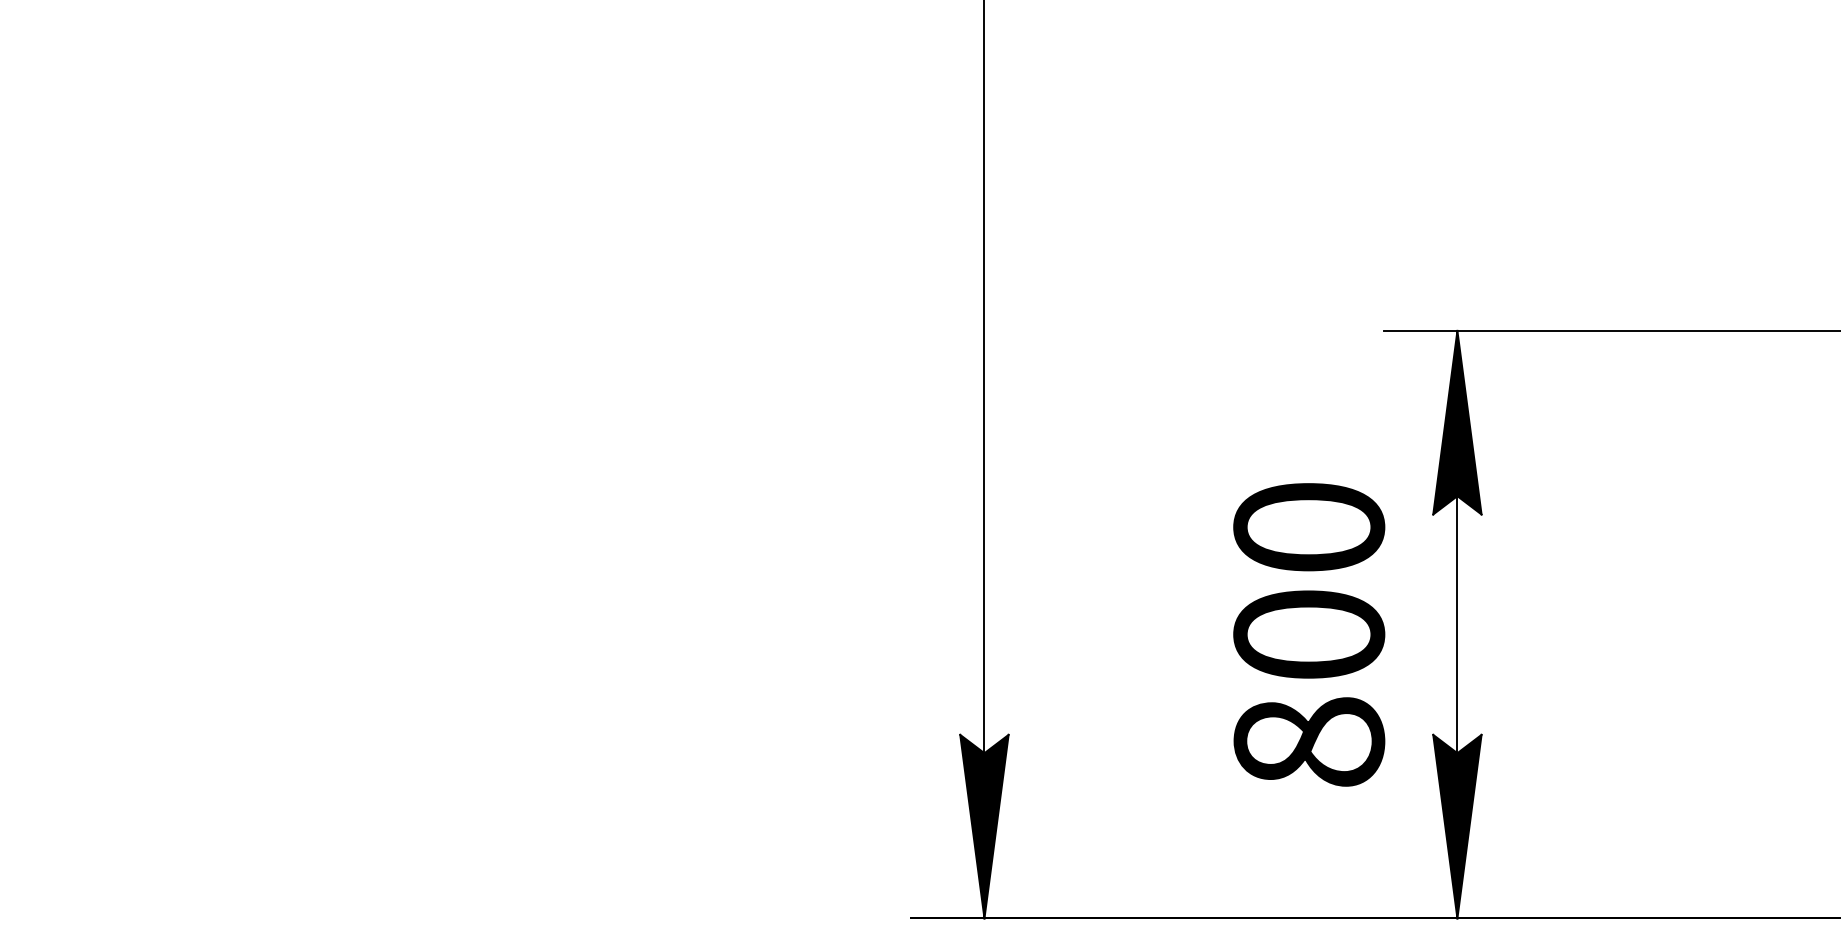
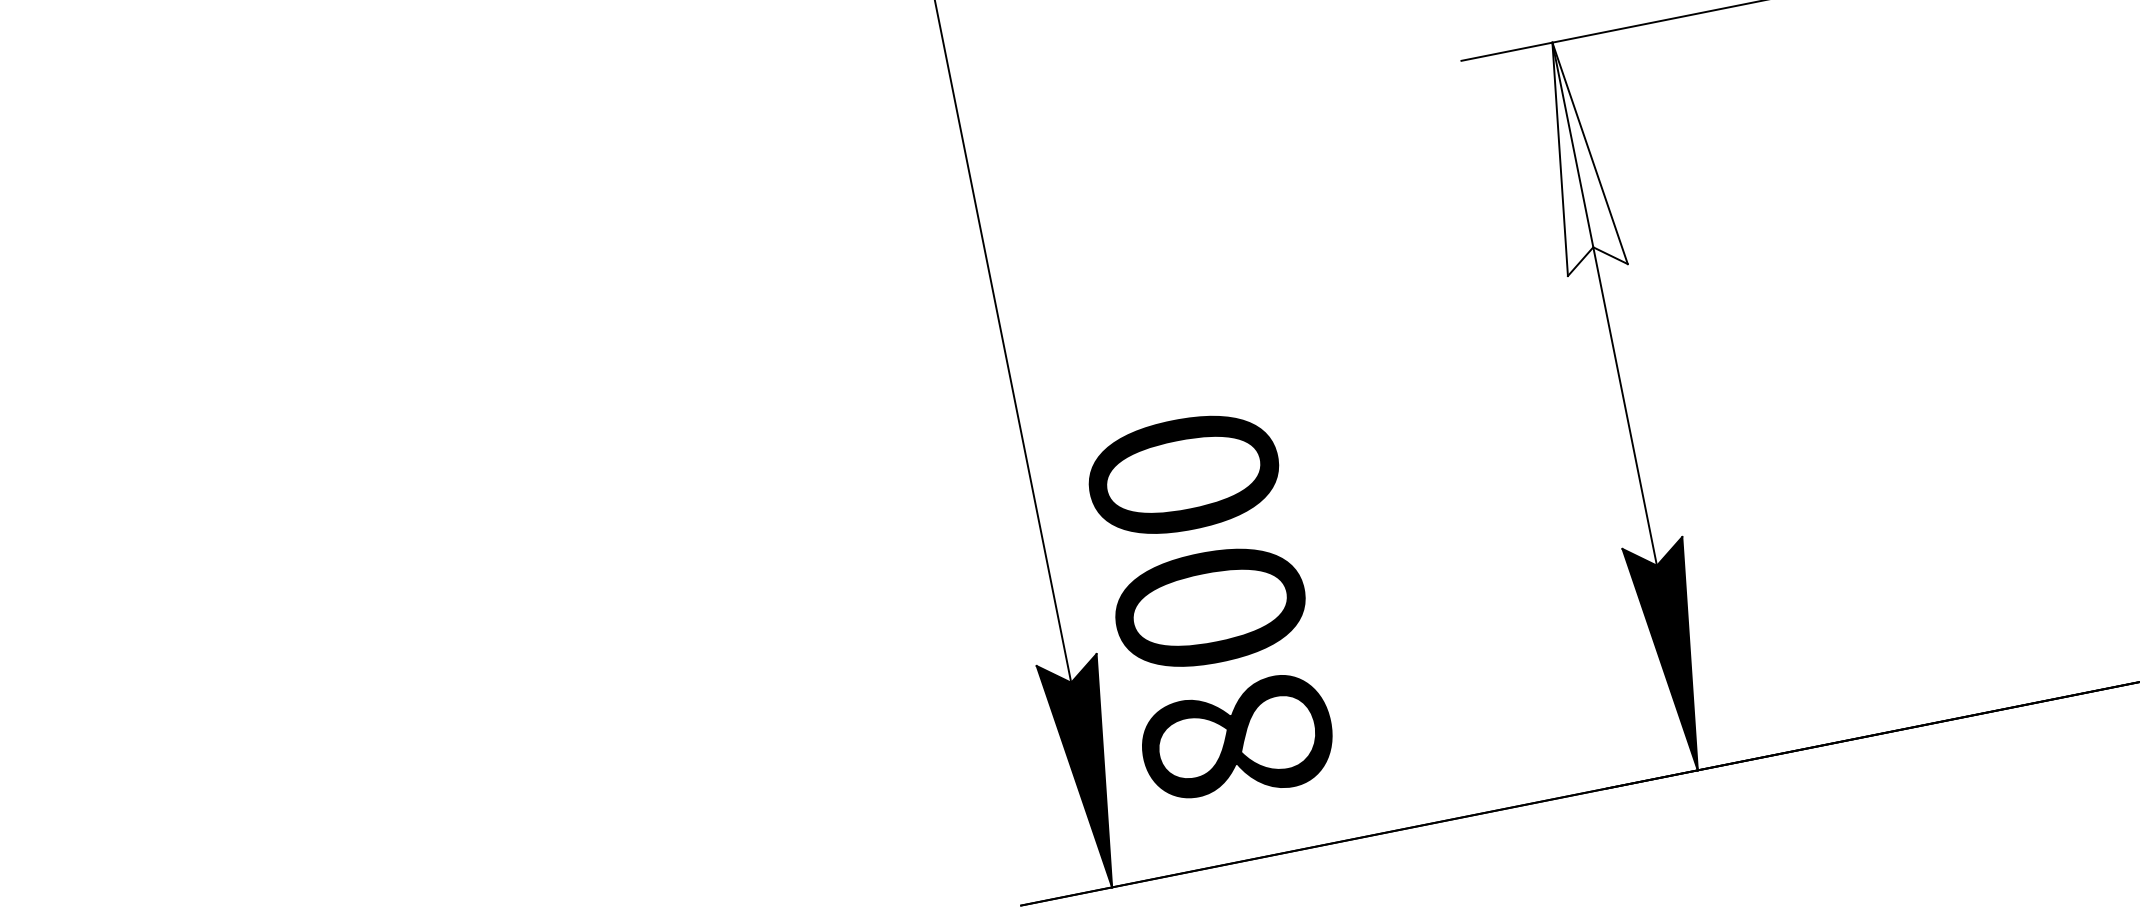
fill: (1457, 422) -> (1575, 156), removed
text: (1309, 634) -> (1210, 607), moved

